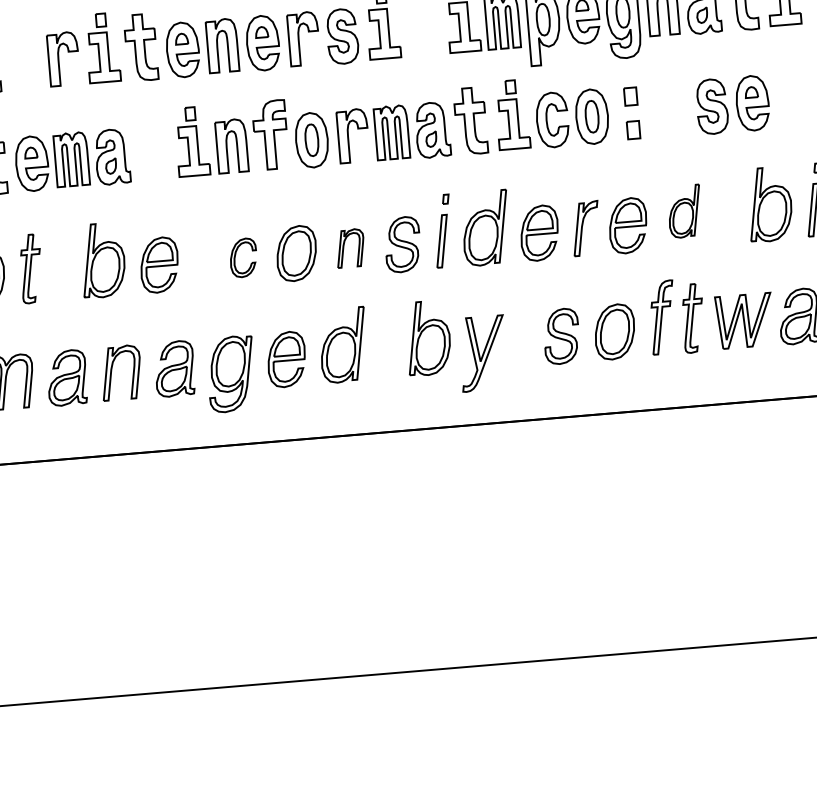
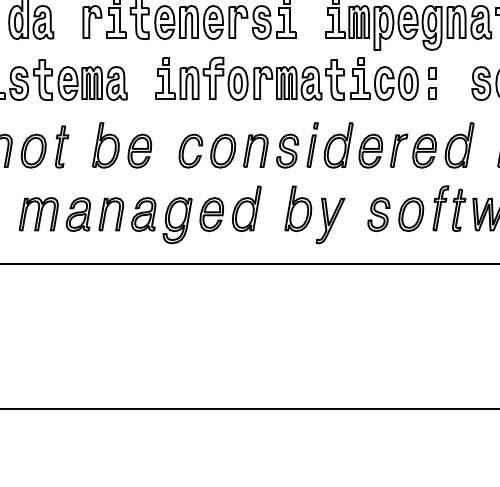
part: (684, 211) -> (459, 145), size x1.43
part: (349, 248) -> (255, 150), size x1.43
part: (242, 256) -> (190, 150), size x1.43

